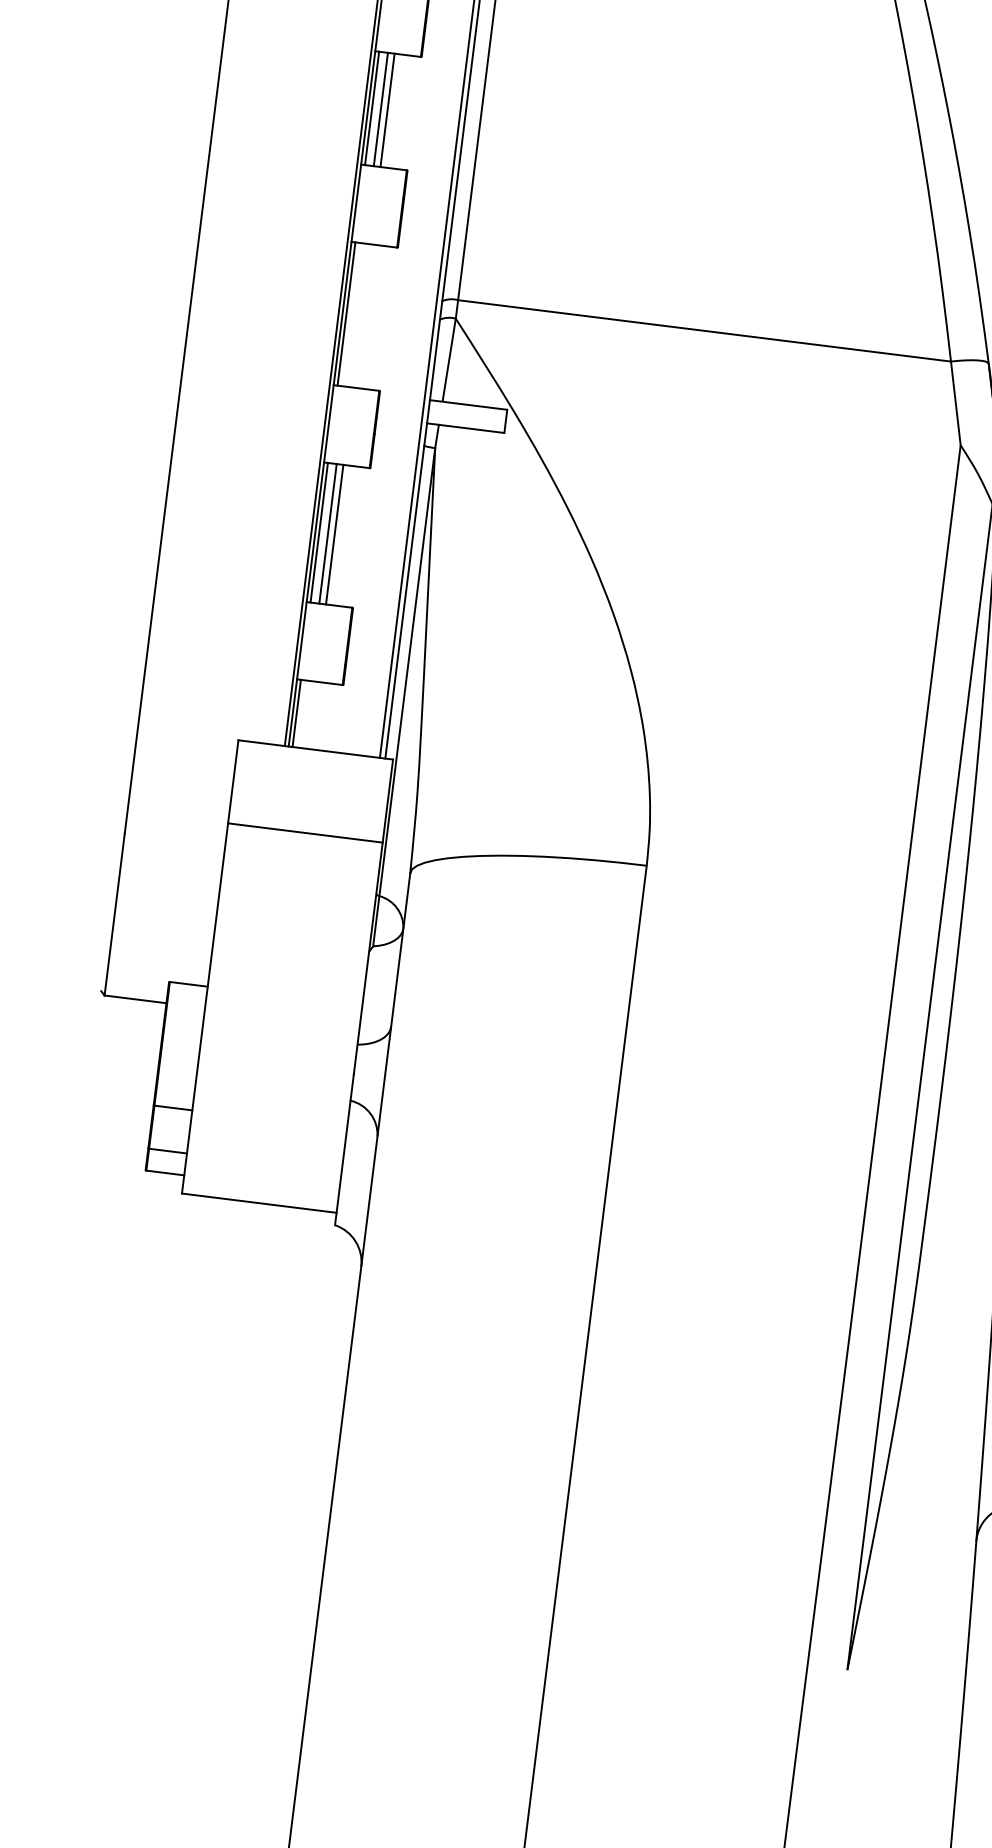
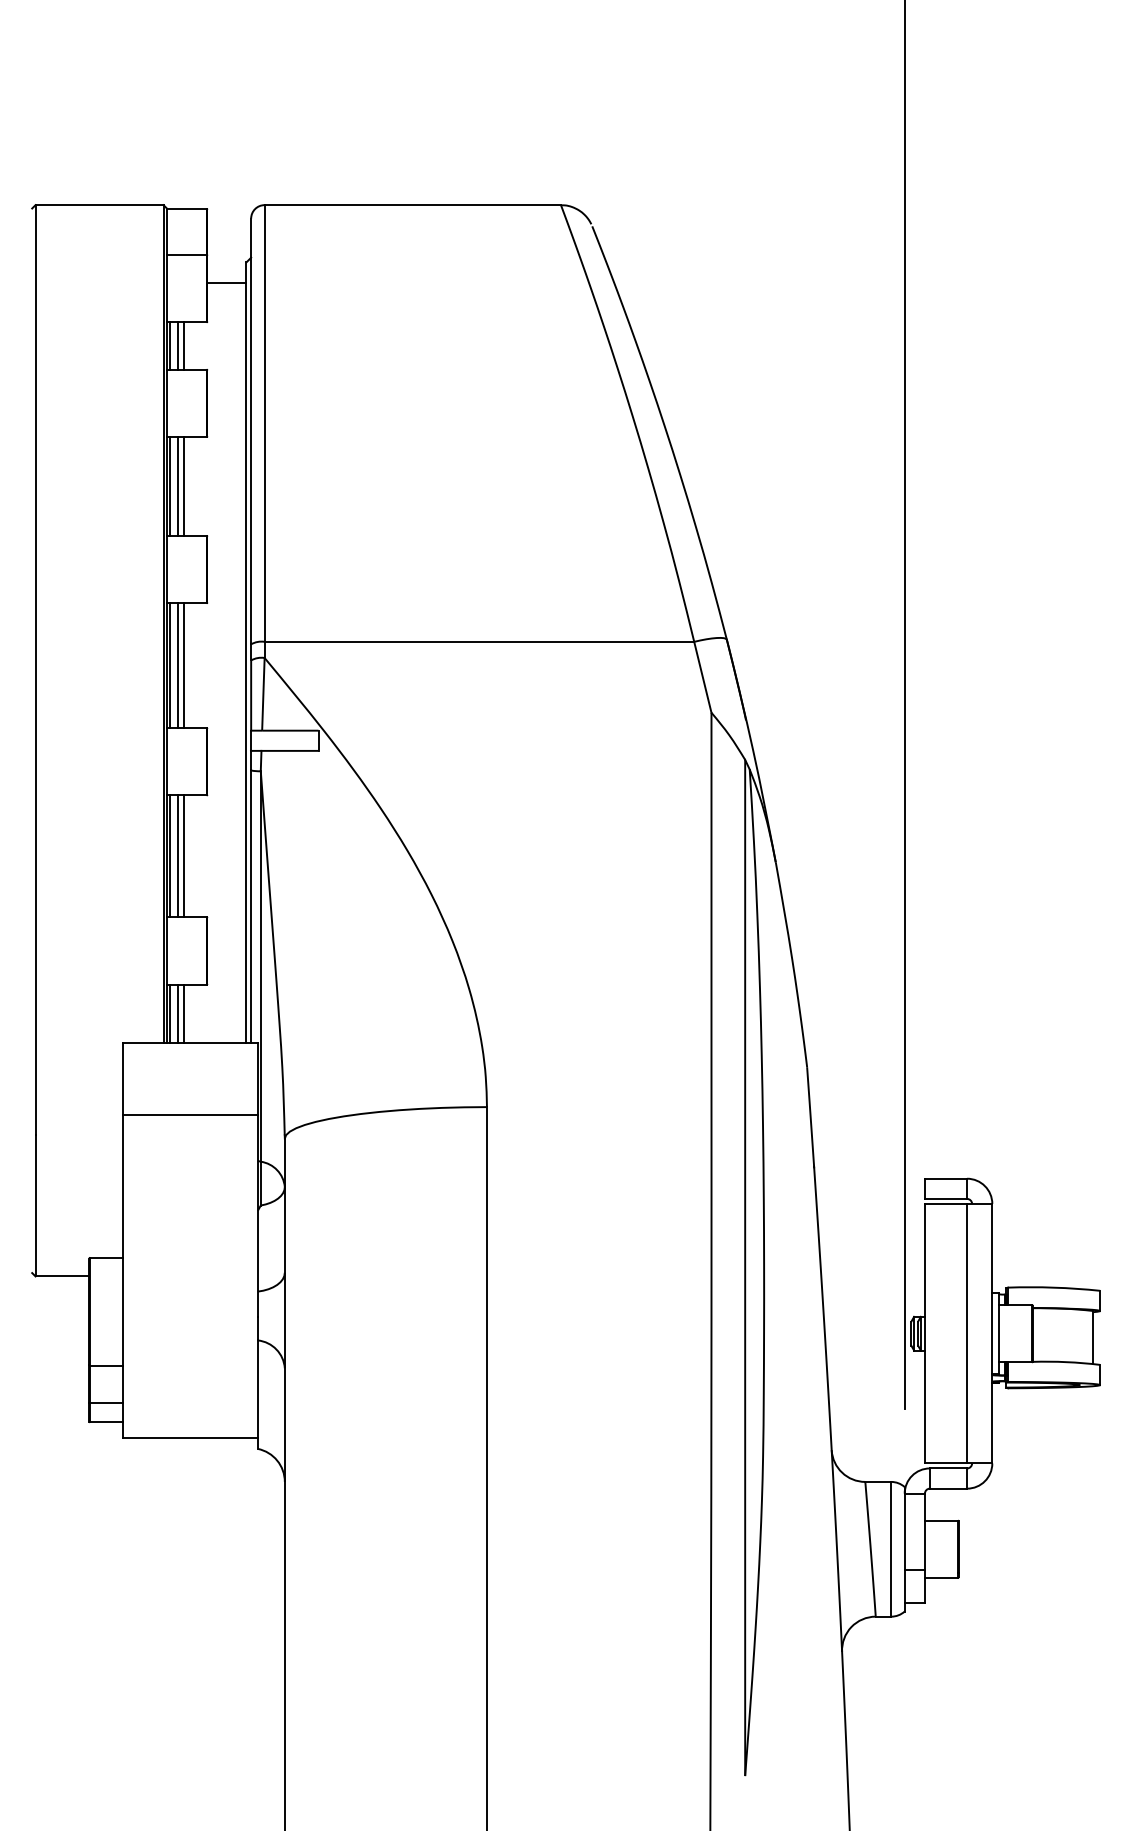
line: (354, 314) -> (177, 665), added
line: (361, 315) -> (183, 665), added
line: (305, 714) -> (177, 1013), added
line: (311, 714) -> (183, 1013), added

